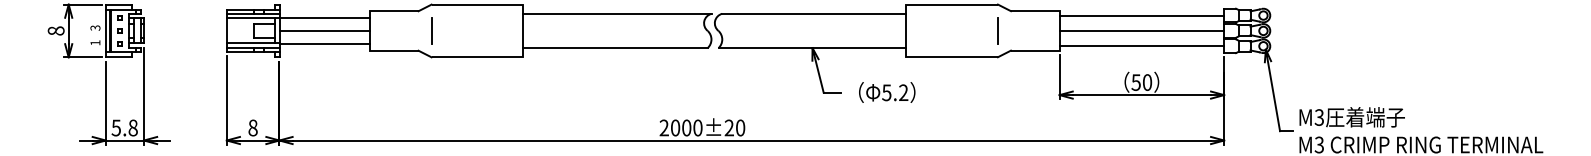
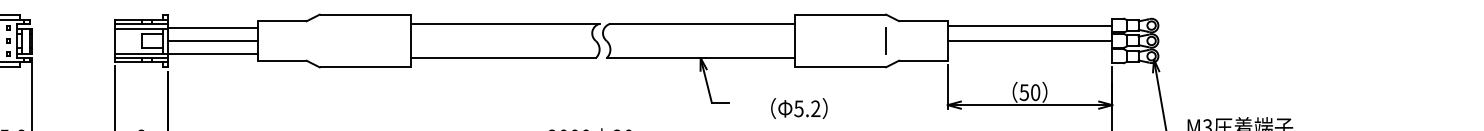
line: (431, 30) -> (319, 40), removed
line: (1141, 46) -> (1029, 56), removed
text: (887, 92) -> (799, 108), moved

